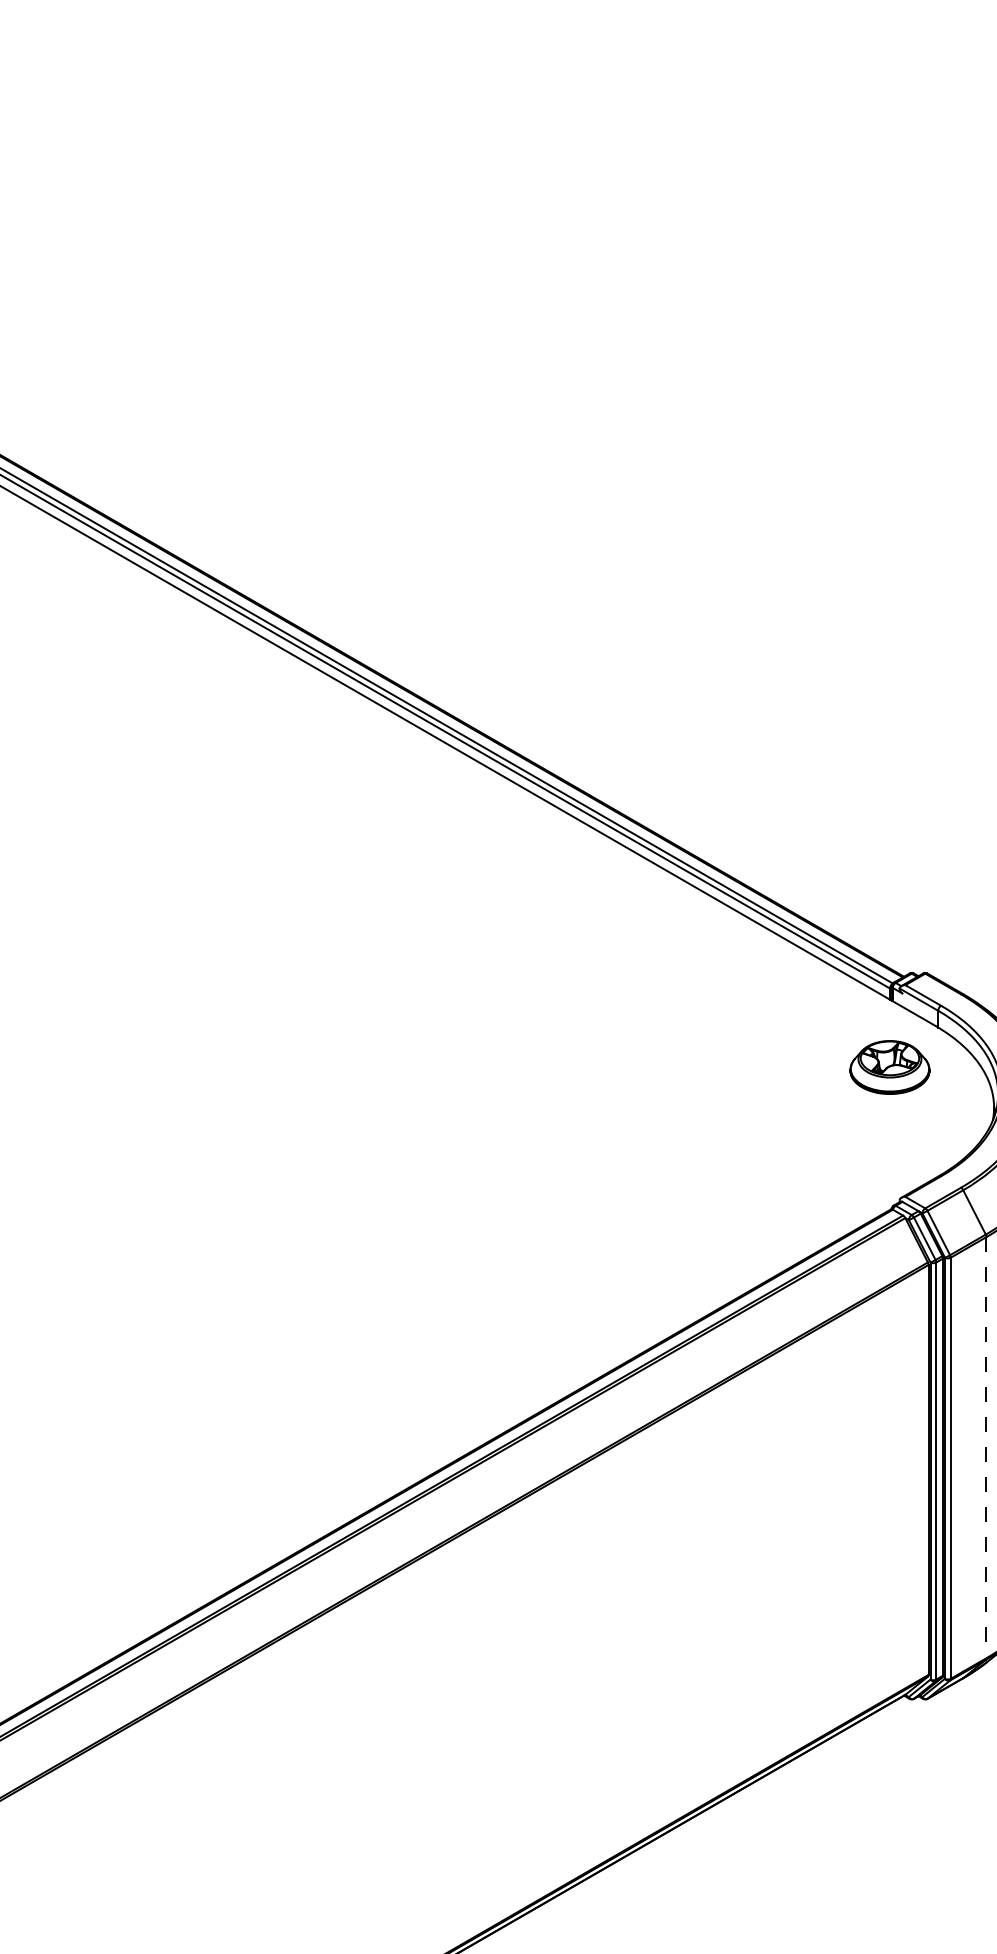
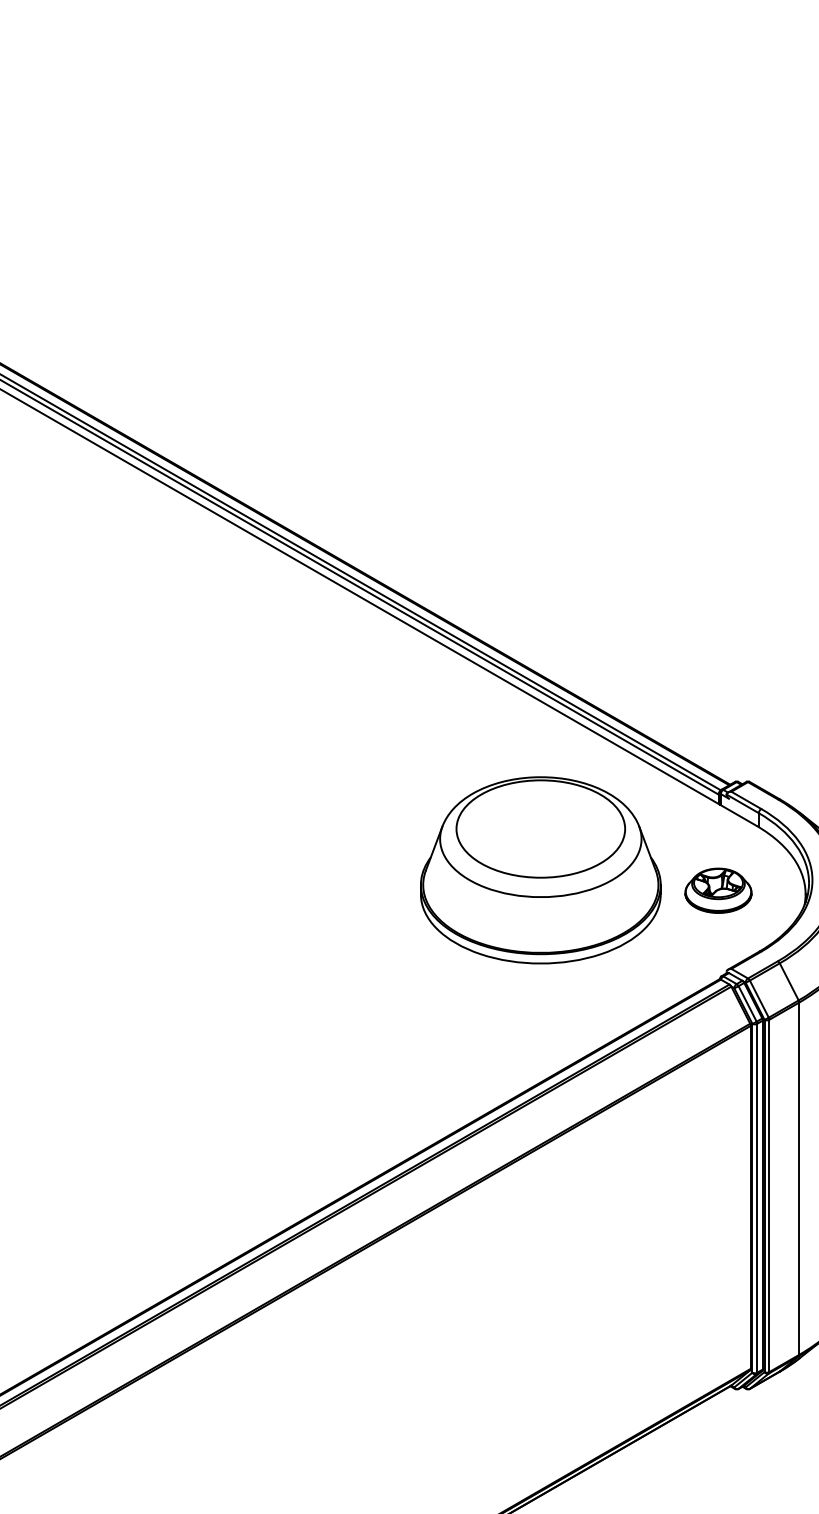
part: (889, 1067) -> (718, 890), moved
part: (677, 1078) -> (540, 869), added
line: (986, 1447) -> (799, 1178), dashed -> solid

